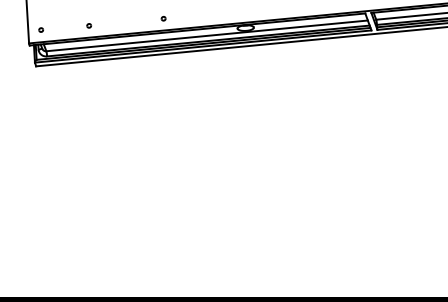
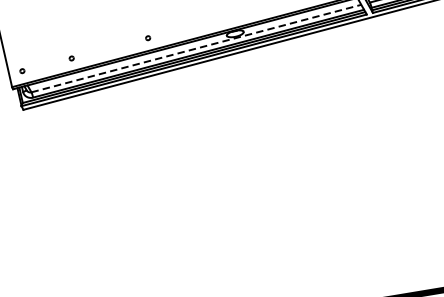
line: (207, 35) -> (196, 48), solid -> dashed

